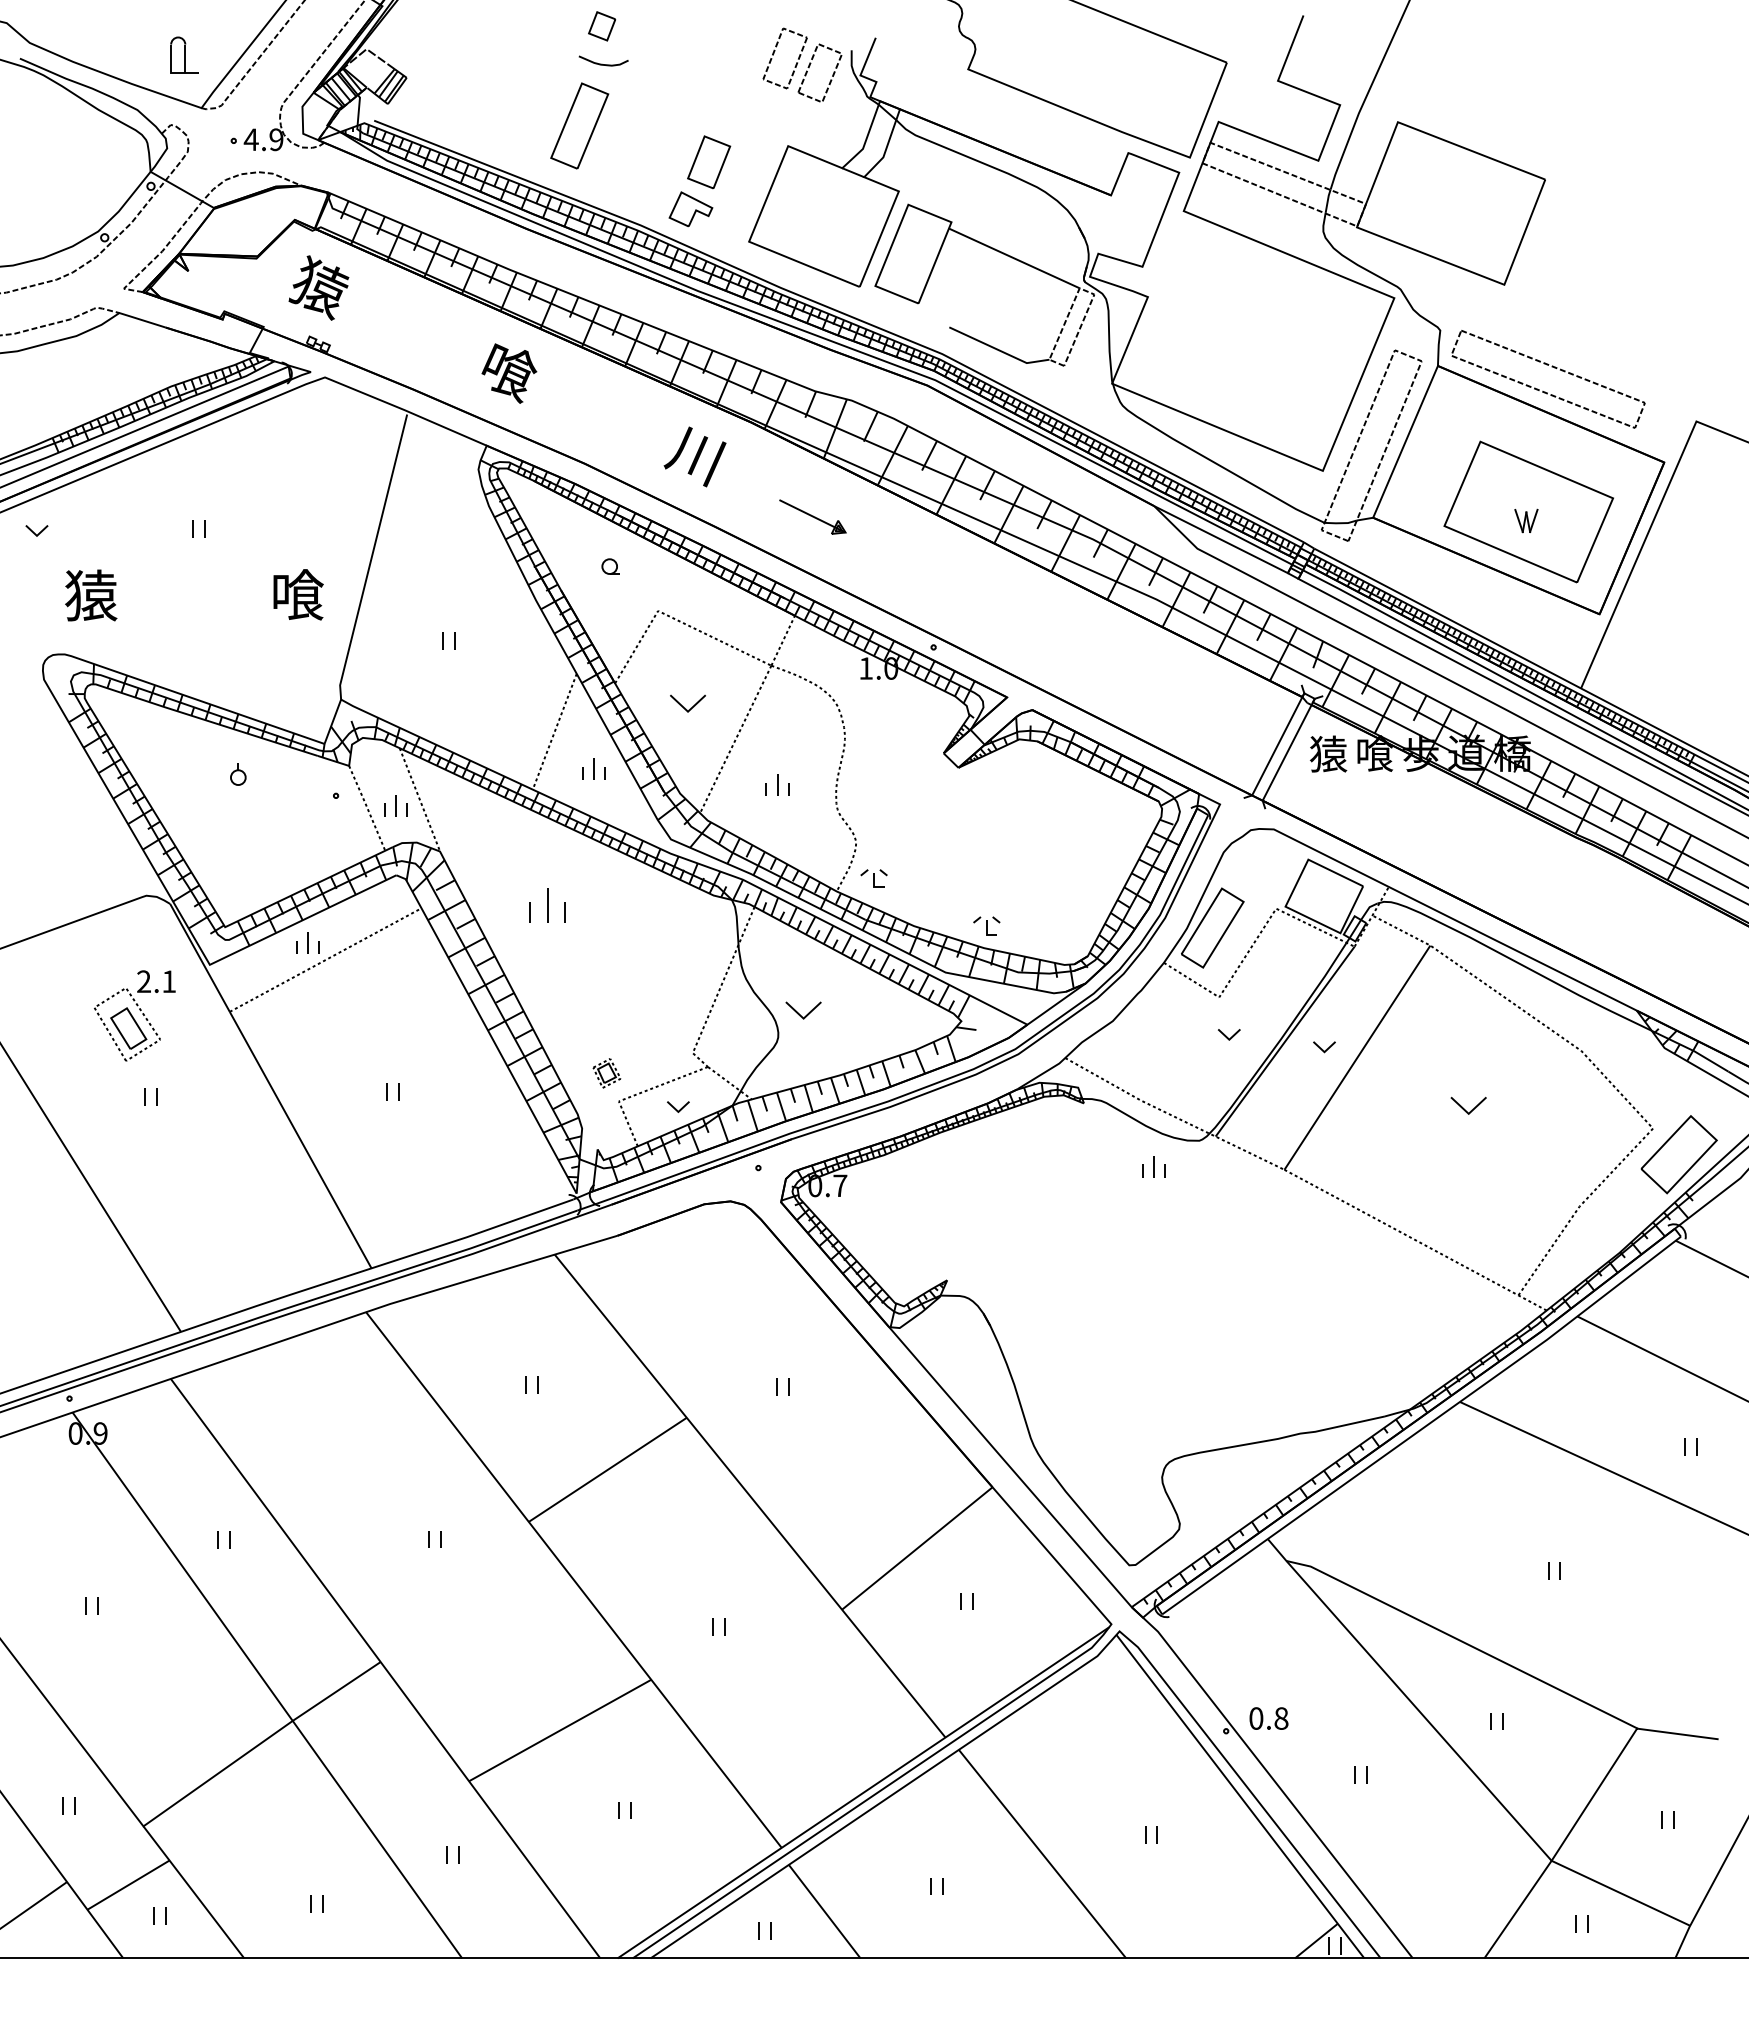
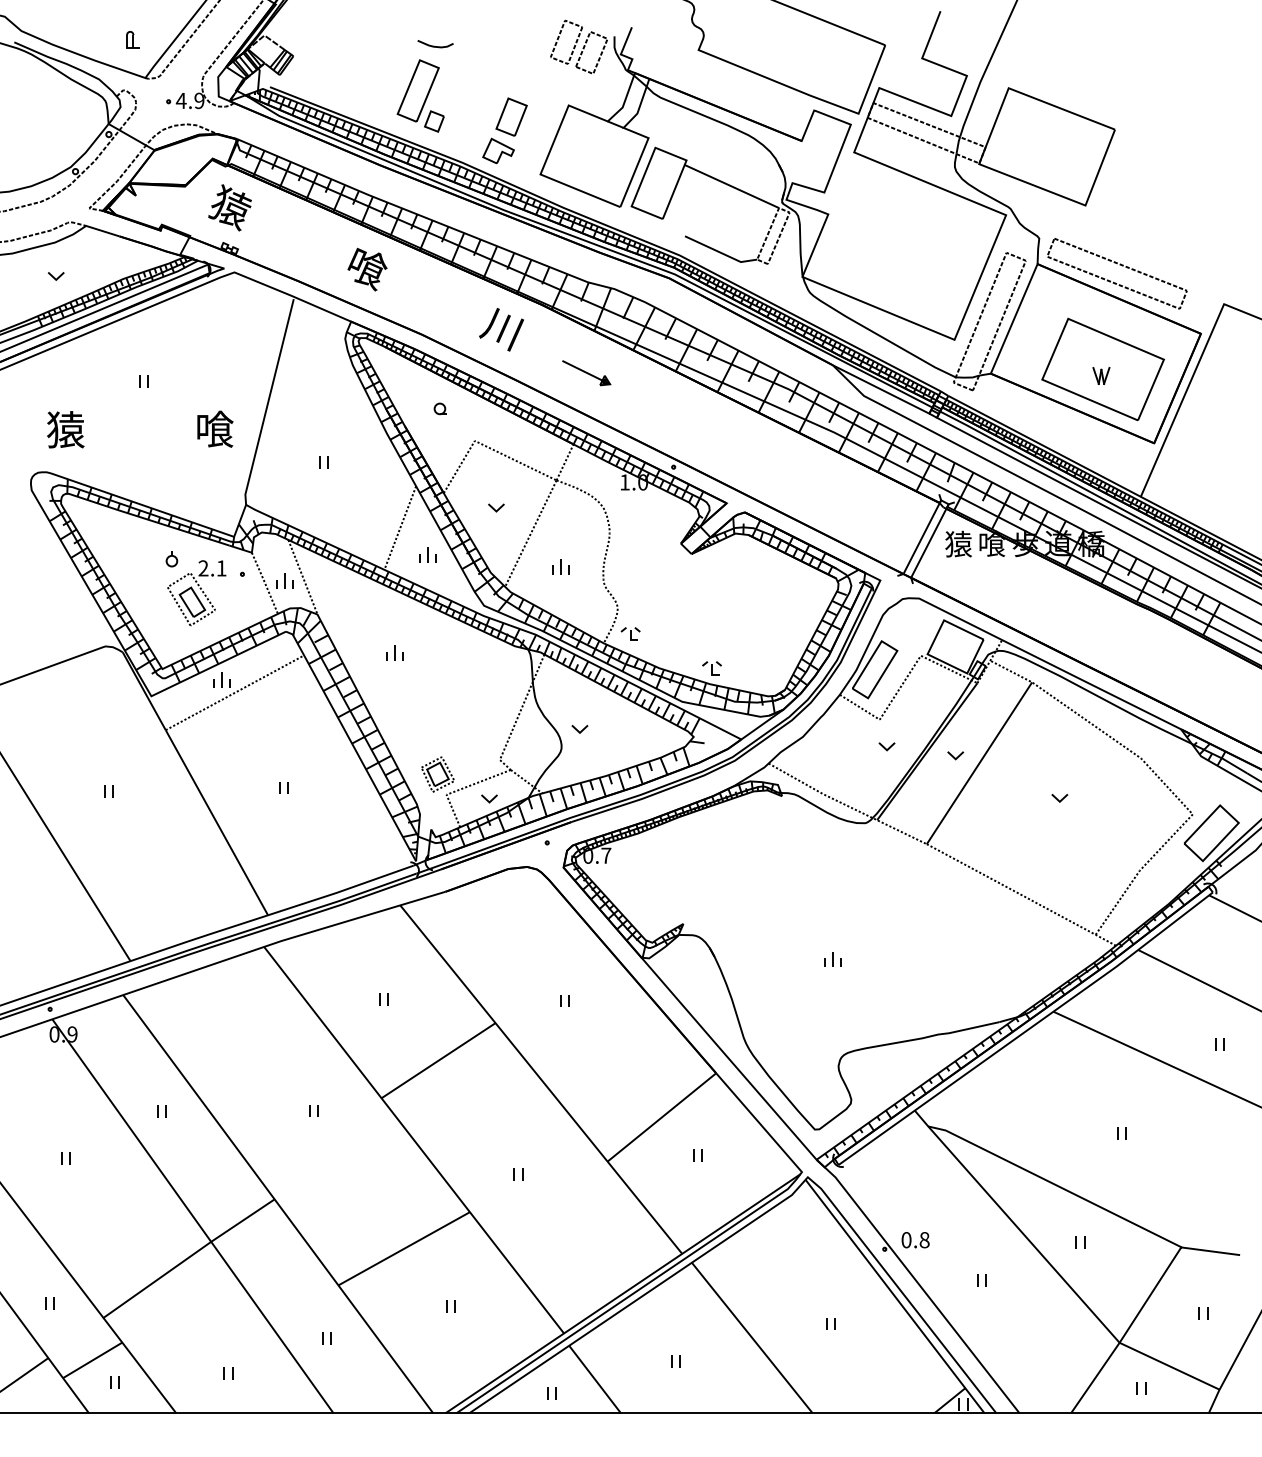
part: (602, 26) -> (434, 121), moved
part: (184, 54) -> (133, 39), size x0.62
part: (36, 530) -> (55, 276), moved
part: (687, 703) -> (496, 507), size x0.62
part: (546, 904) -> (394, 652), size x0.62
part: (803, 1010) -> (579, 729), size x0.62
part: (134, 1015) -> (196, 592), moved
part: (606, 1073) -> (437, 774), size x1.67
part: (1468, 1106) -> (1059, 798), size x0.62
part: (1153, 1166) -> (832, 959), moved

